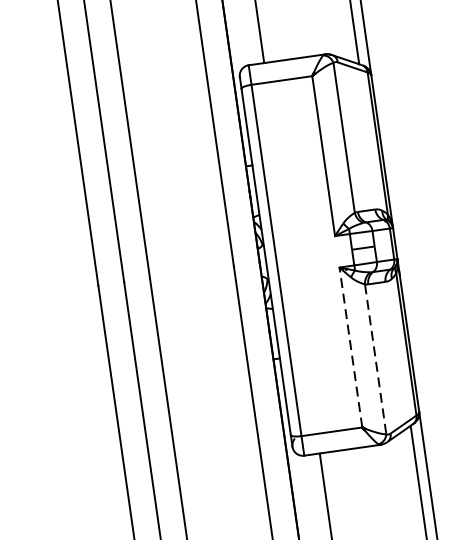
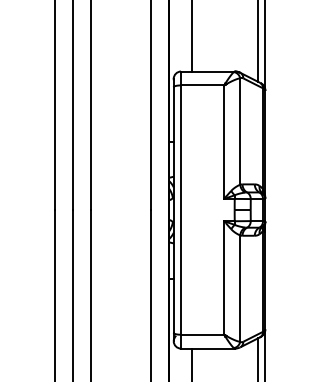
line: (351, 346) -> (224, 277), dashed -> solid
line: (376, 360) -> (240, 289), dashed -> solid

